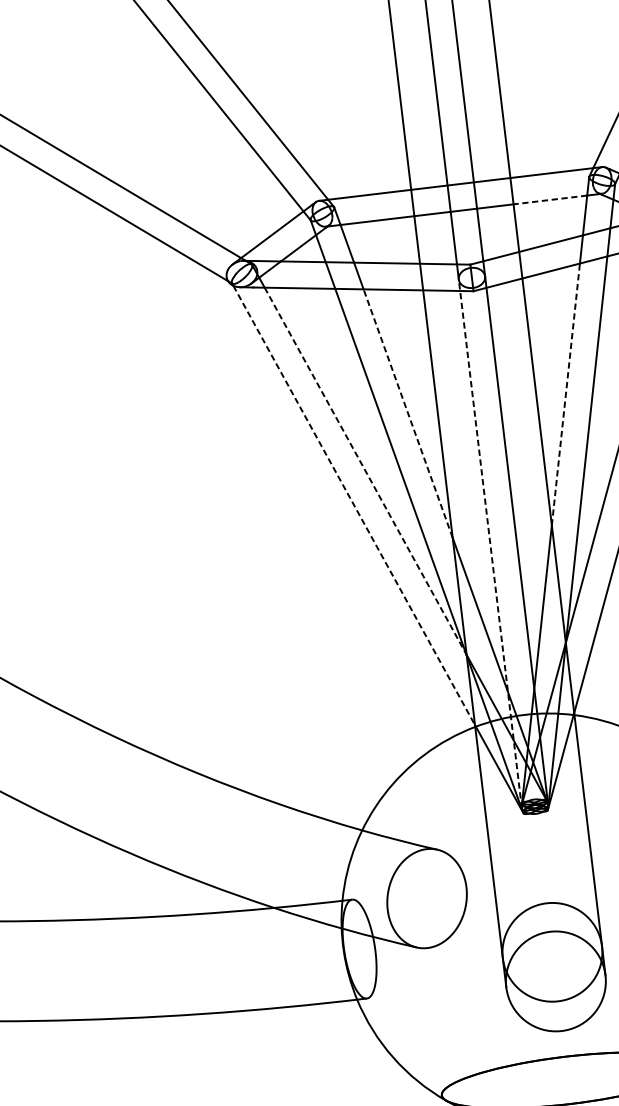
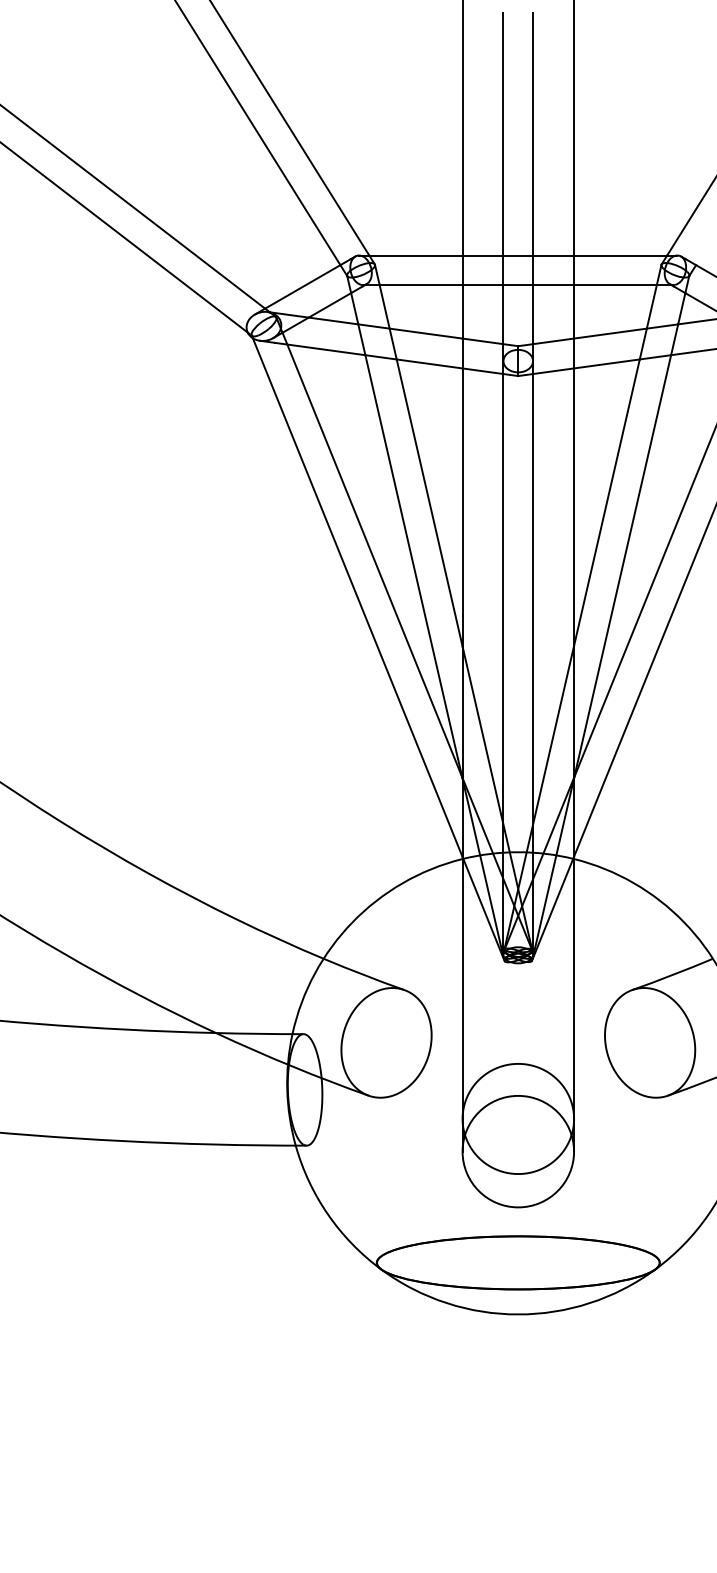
line: (549, 200) -> (614, 285), dashed -> solid
line: (565, 394) -> (606, 502), dashed -> solid
line: (407, 413) -> (429, 502), dashed -> solid
line: (365, 471) -> (374, 561), dashed -> solid
line: (353, 505) -> (357, 597), dashed -> solid
line: (490, 543) -> (503, 657), dashed -> solid

